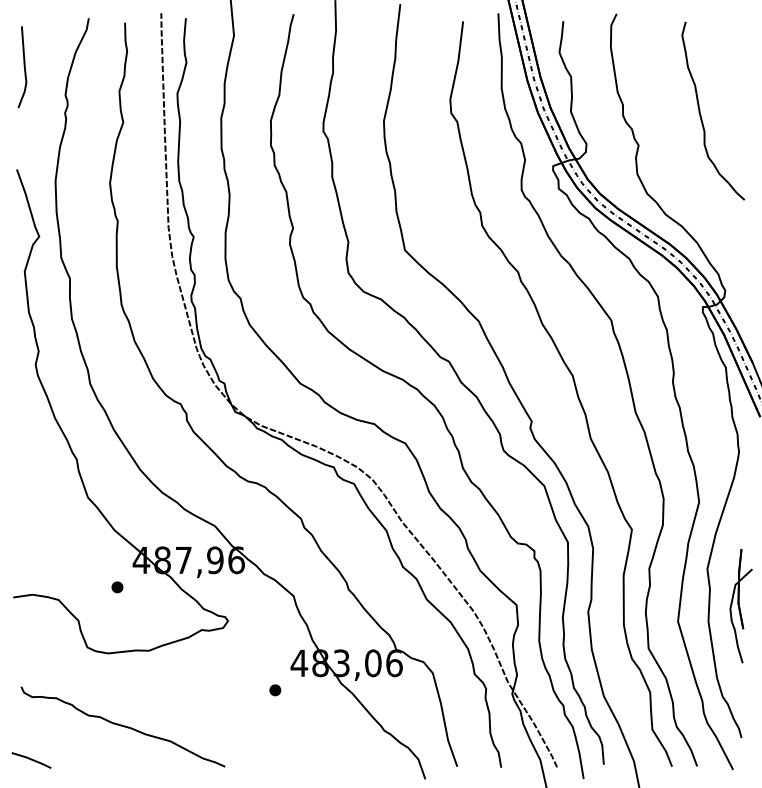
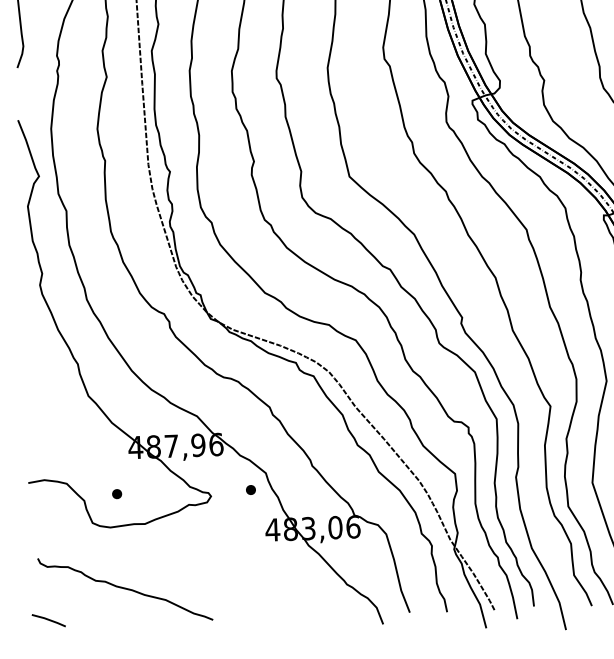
part: (117, 587) -> (117, 494), moved
part: (275, 690) -> (251, 490), moved

